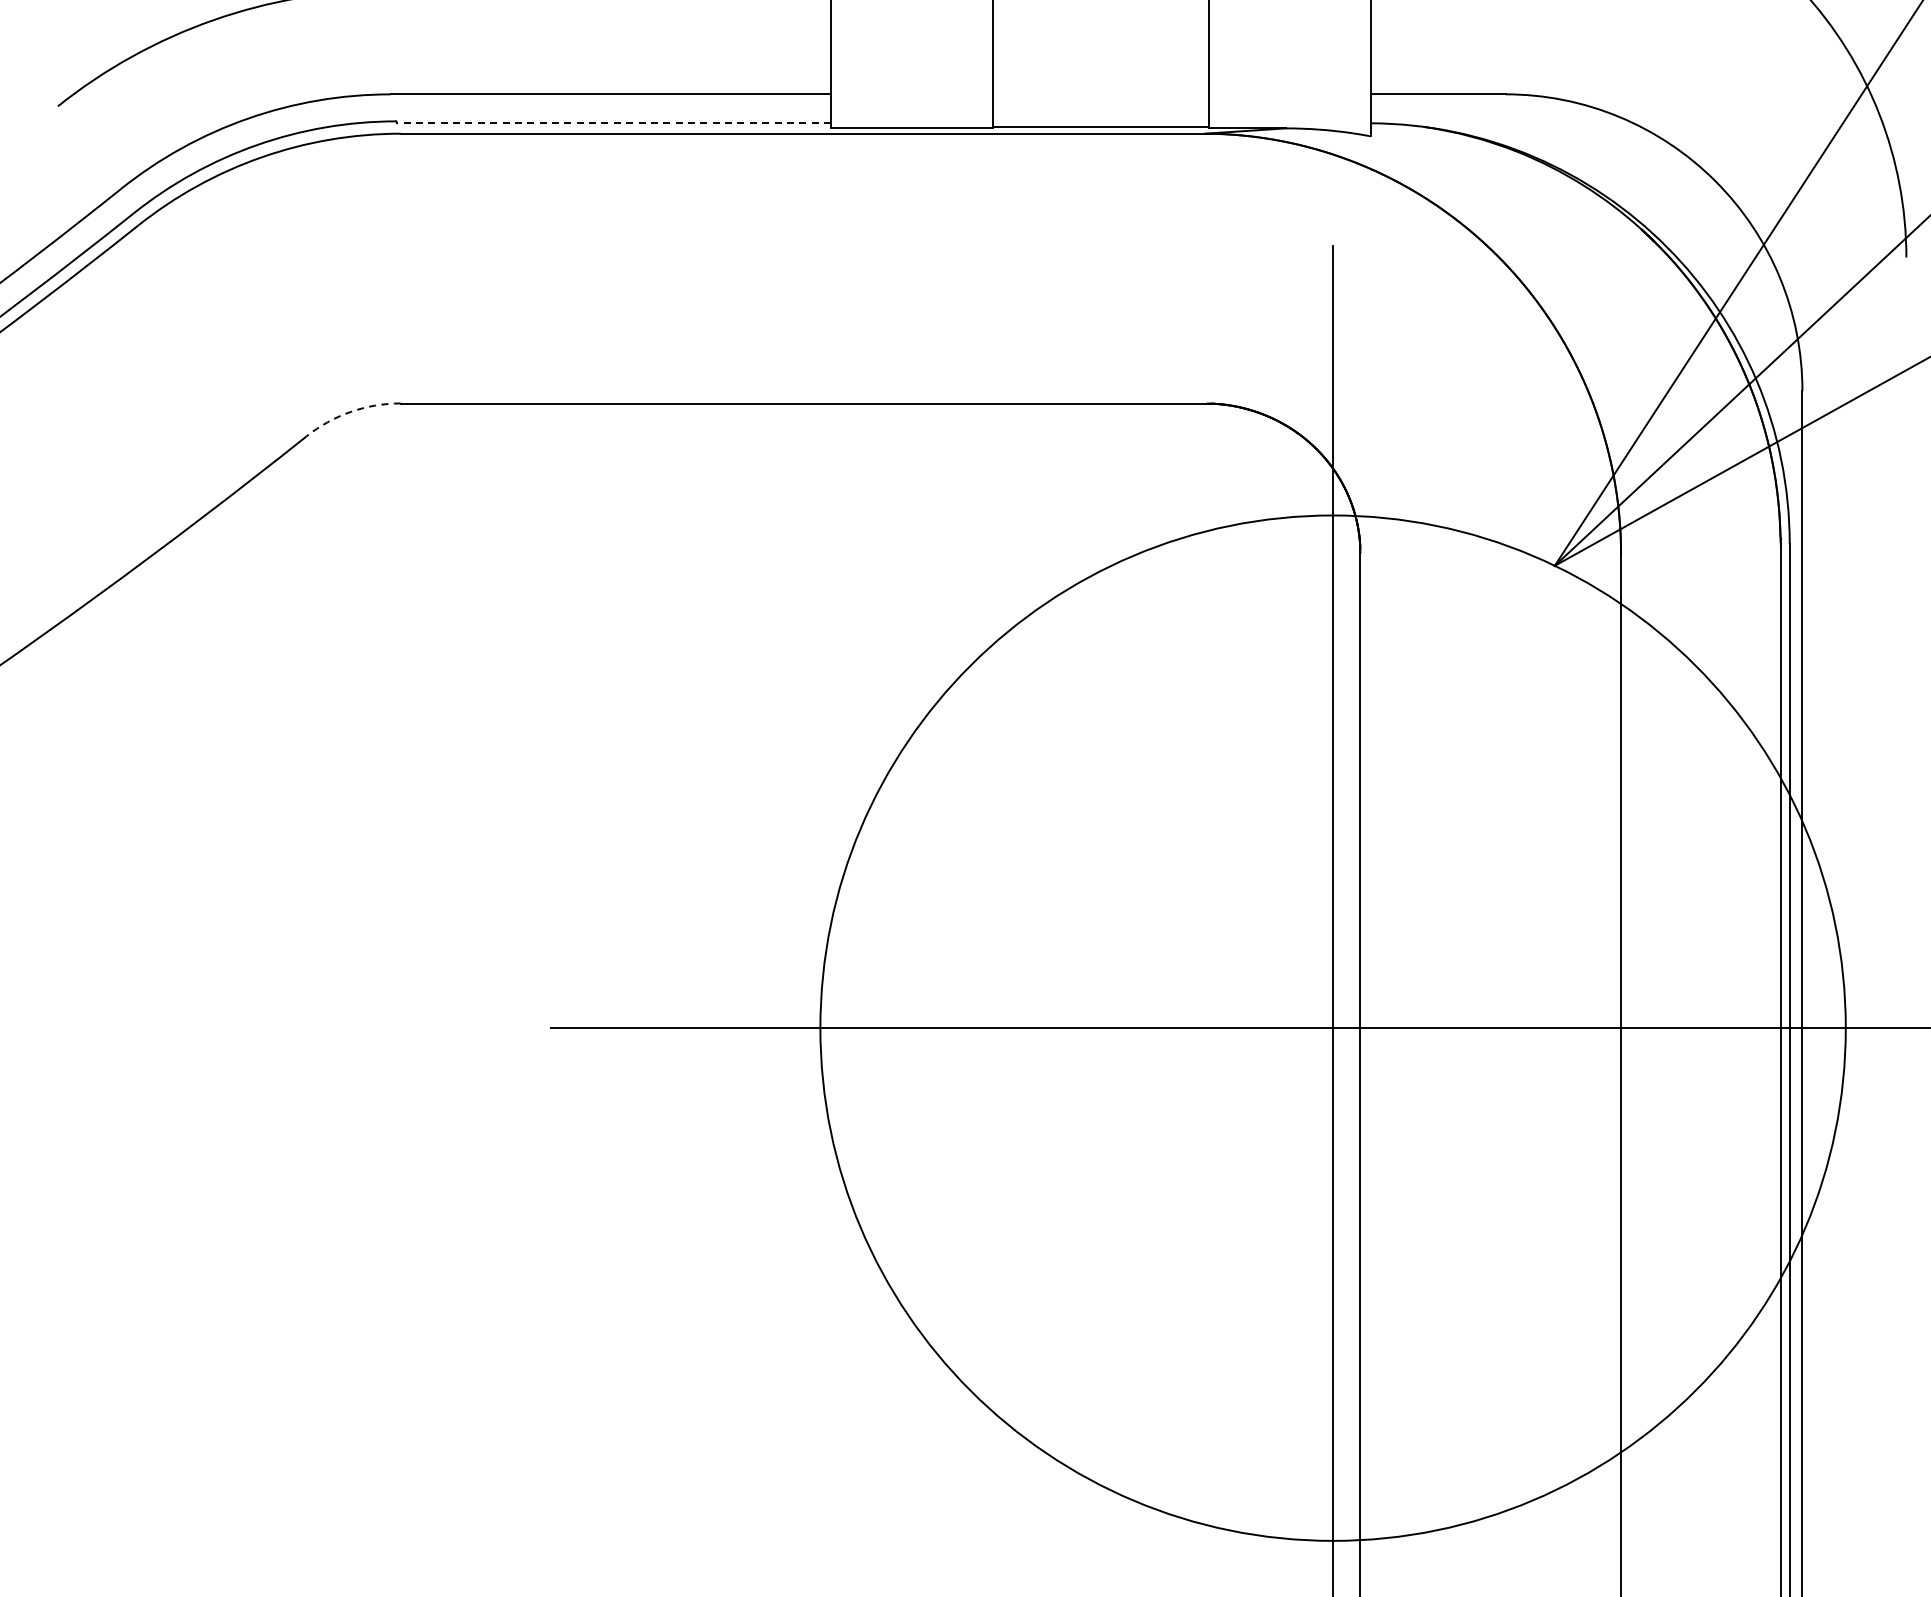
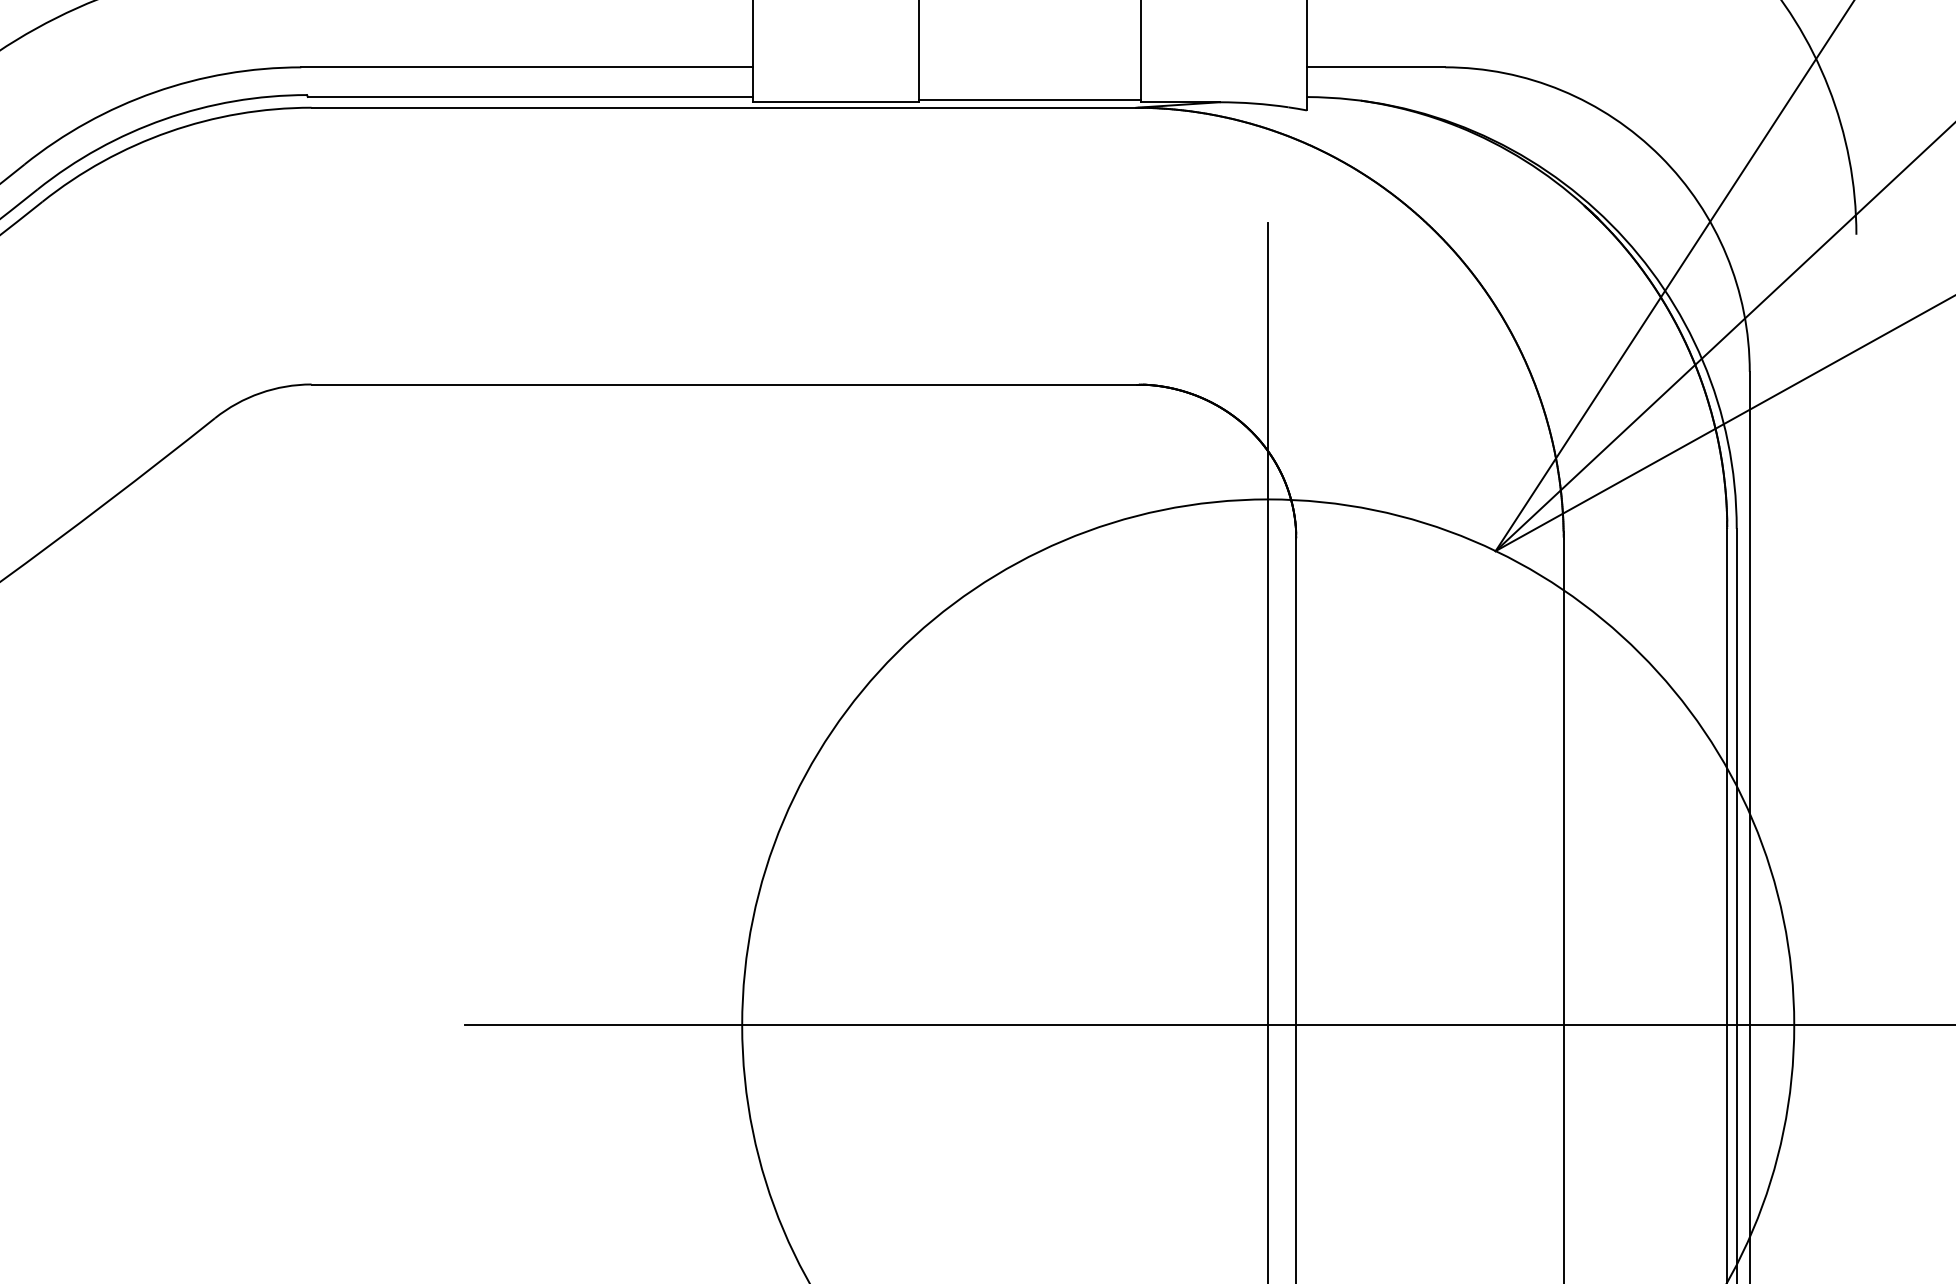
line: (613, 123) -> (529, 97), dashed -> solid
arc: (350, 411) -> (260, 392), dashed -> solid

